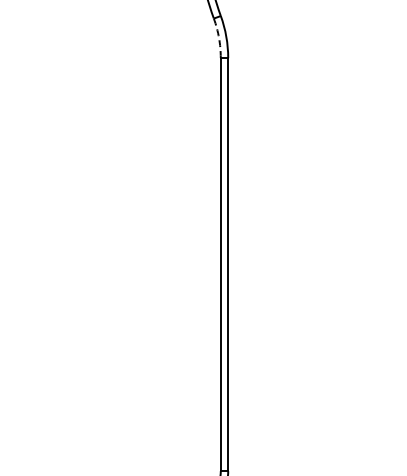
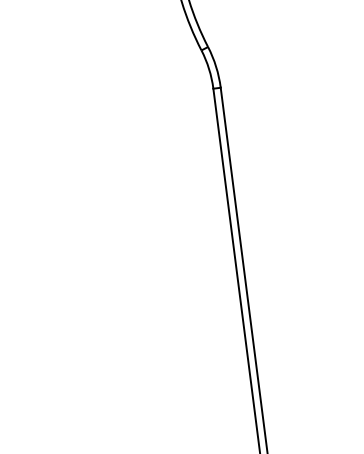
arc: (219, 38) -> (209, 69), dashed -> solid

